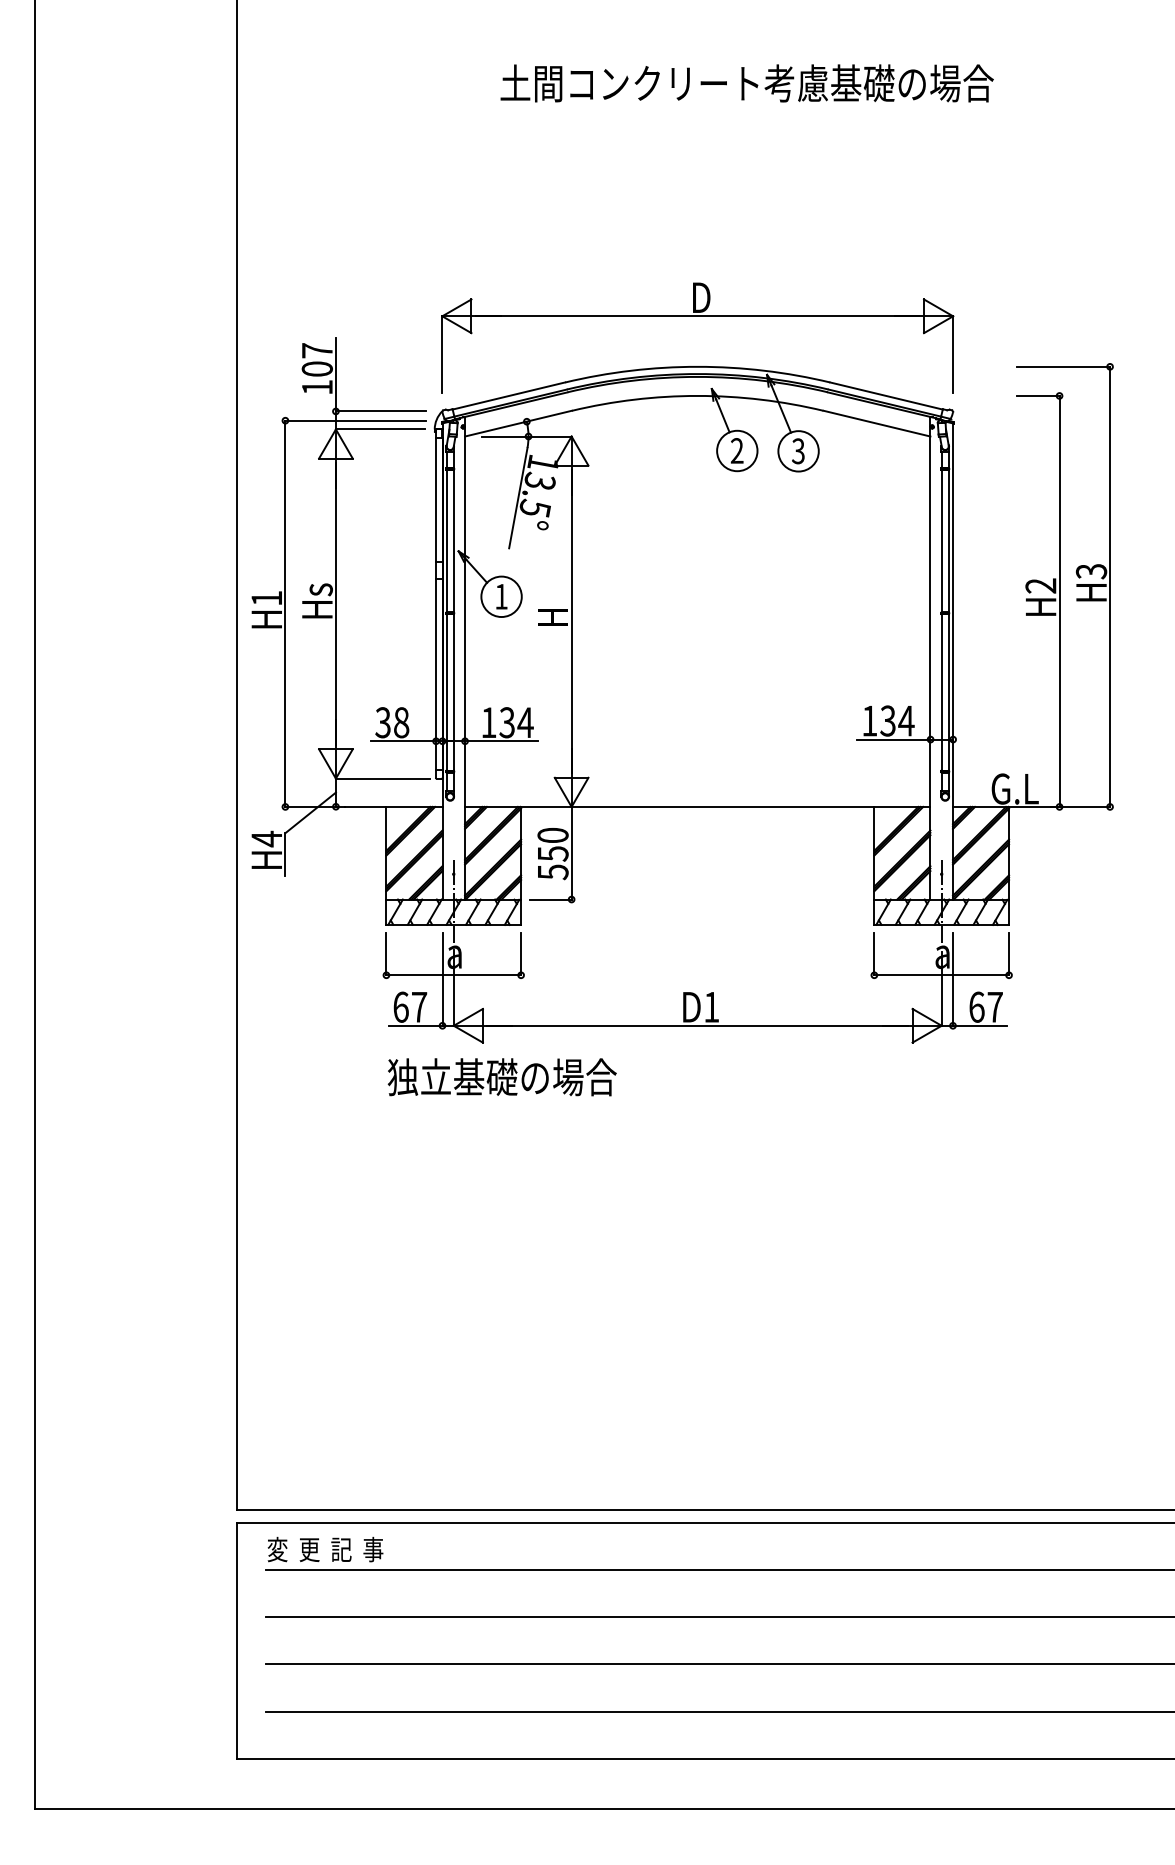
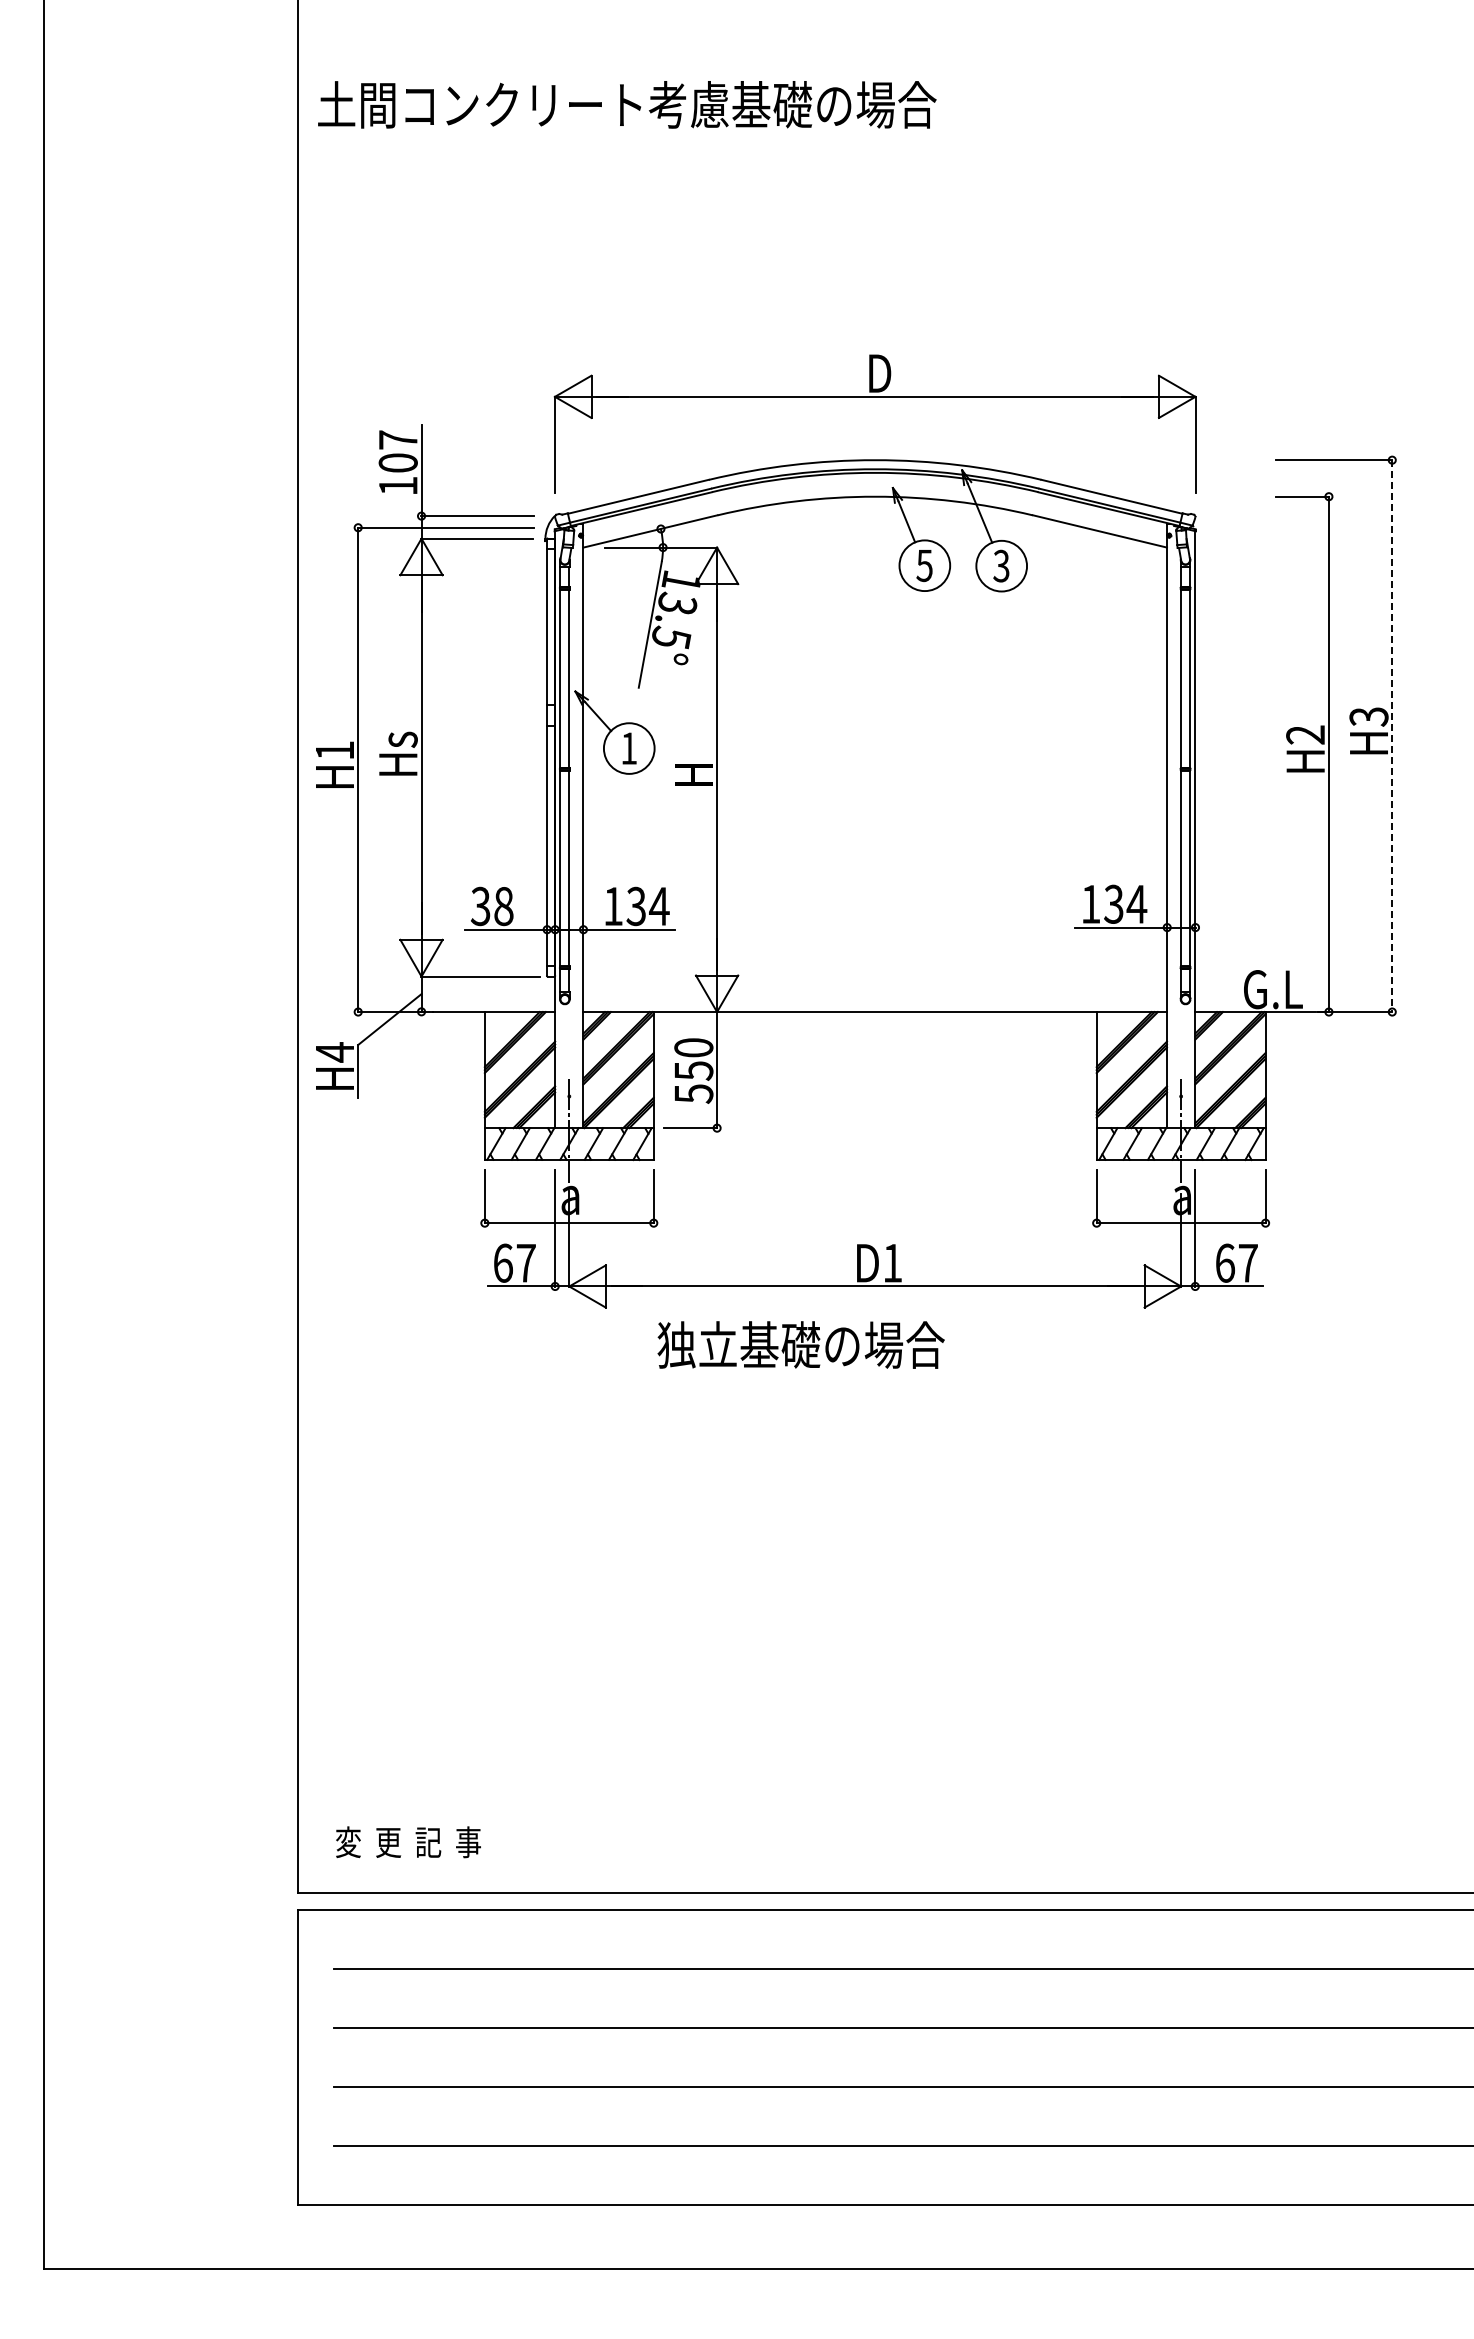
text: (747, 83) -> (627, 104), moved
text: (737, 450) -> (924, 565), 2 -> 5
line: (1110, 587) -> (1392, 736), solid -> dashed
text: (501, 1076) -> (800, 1344), moved
text: (325, 1549) -> (408, 1842), moved

